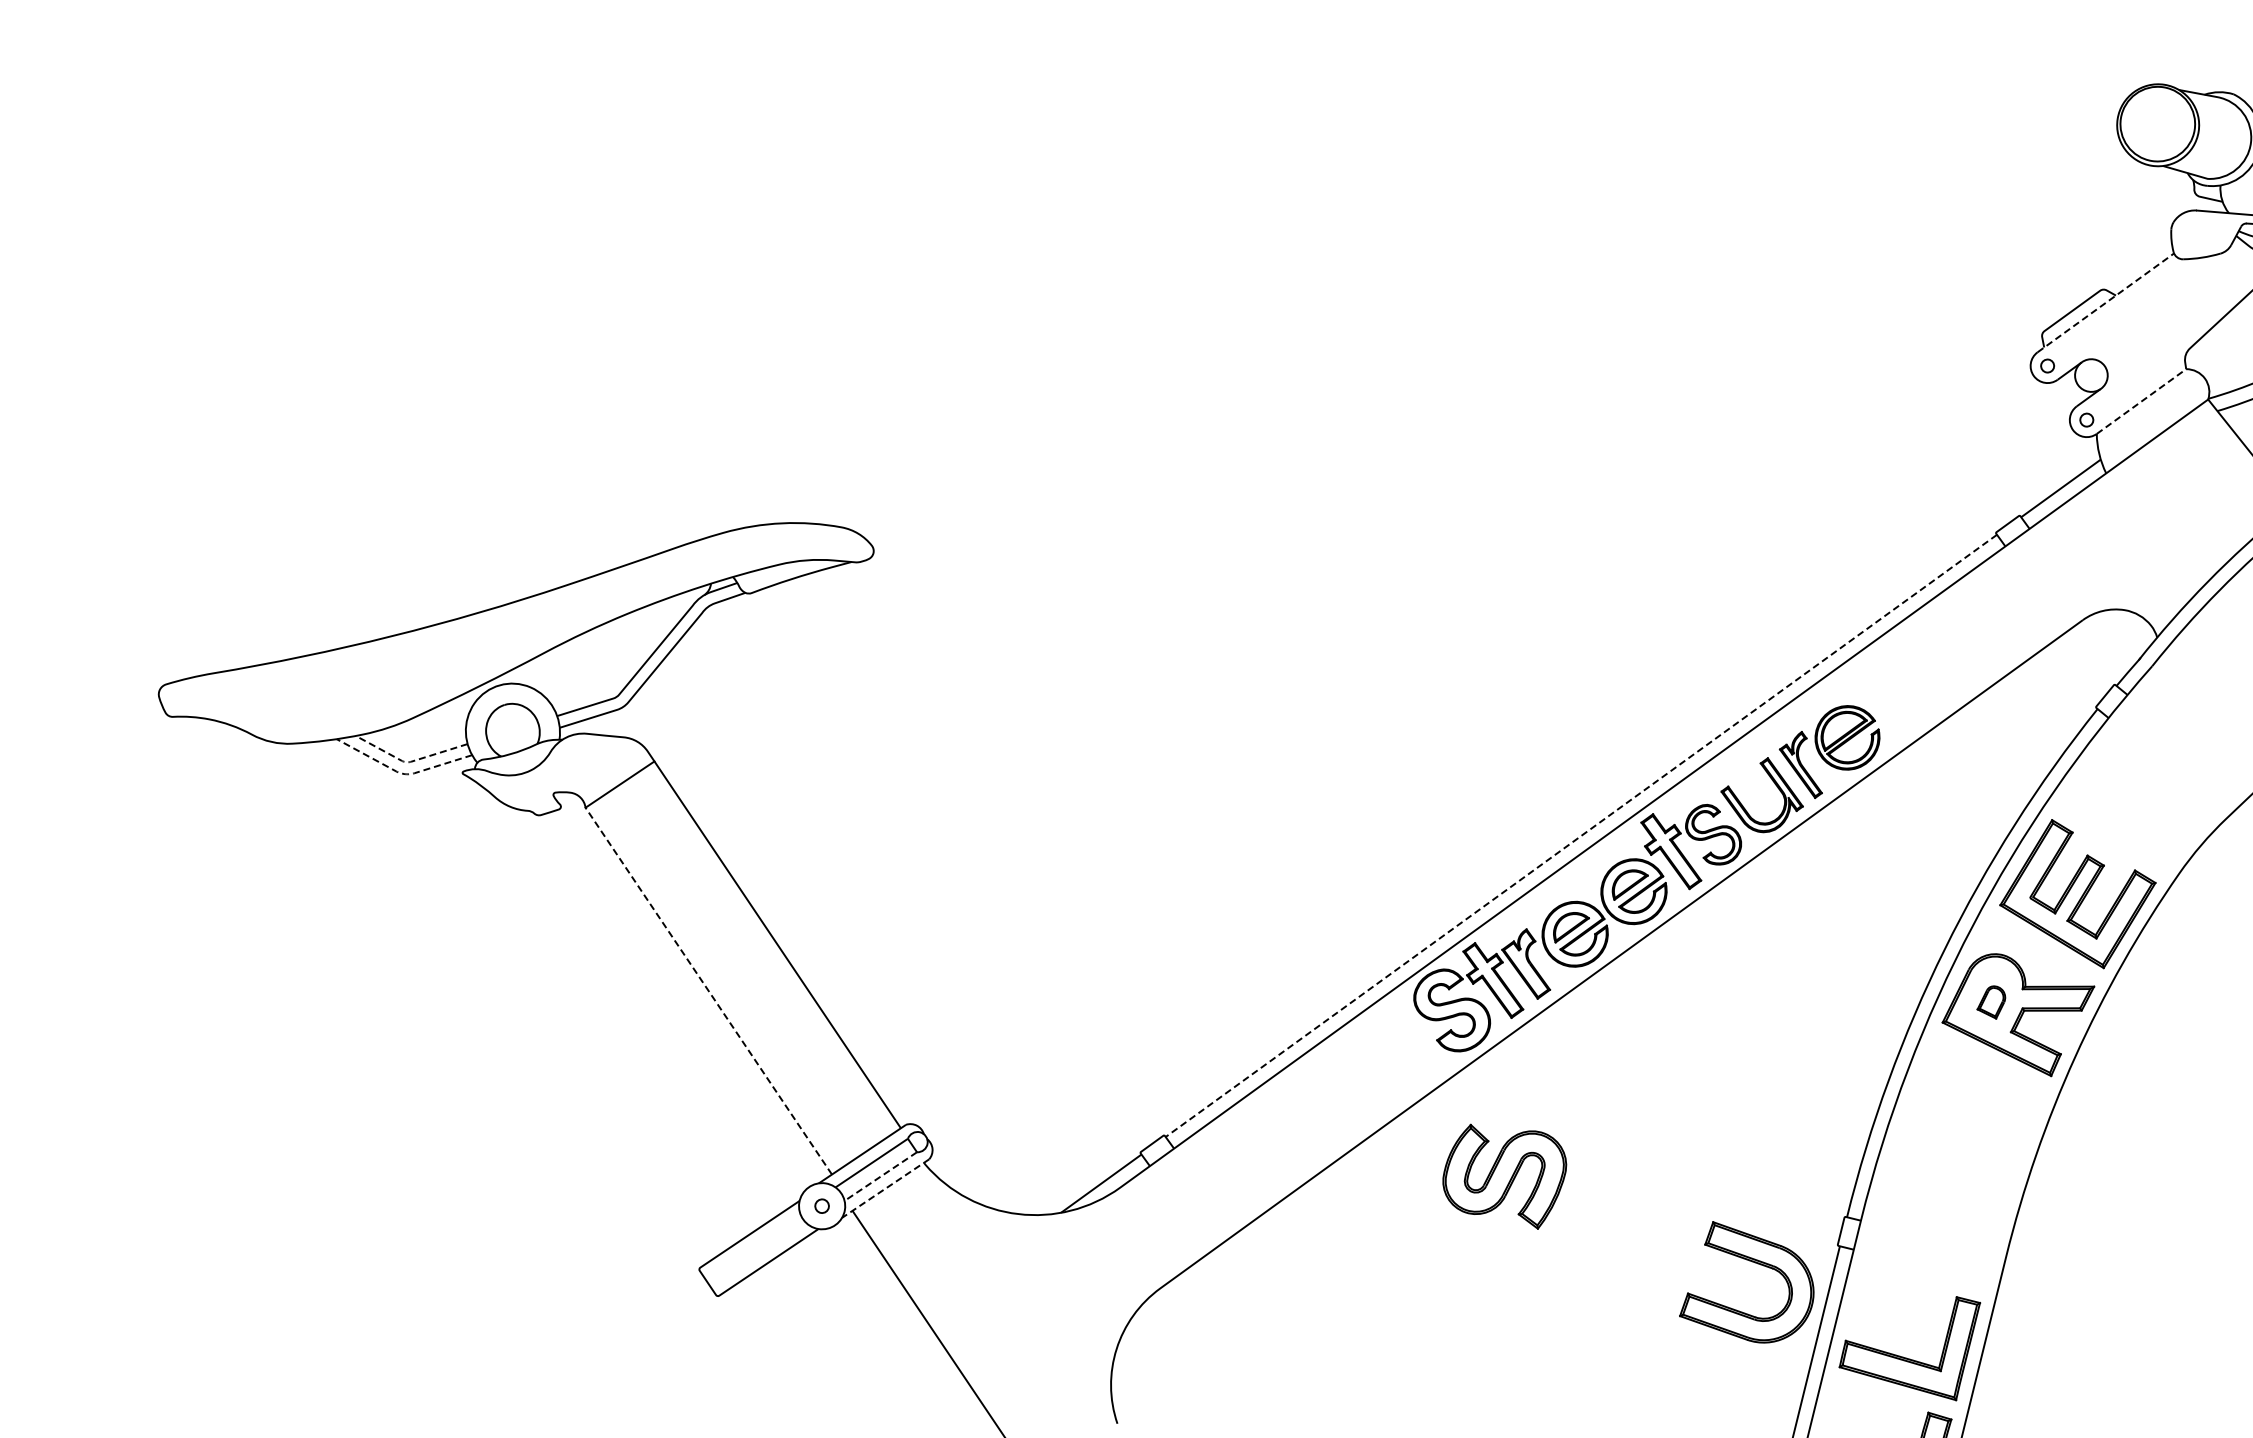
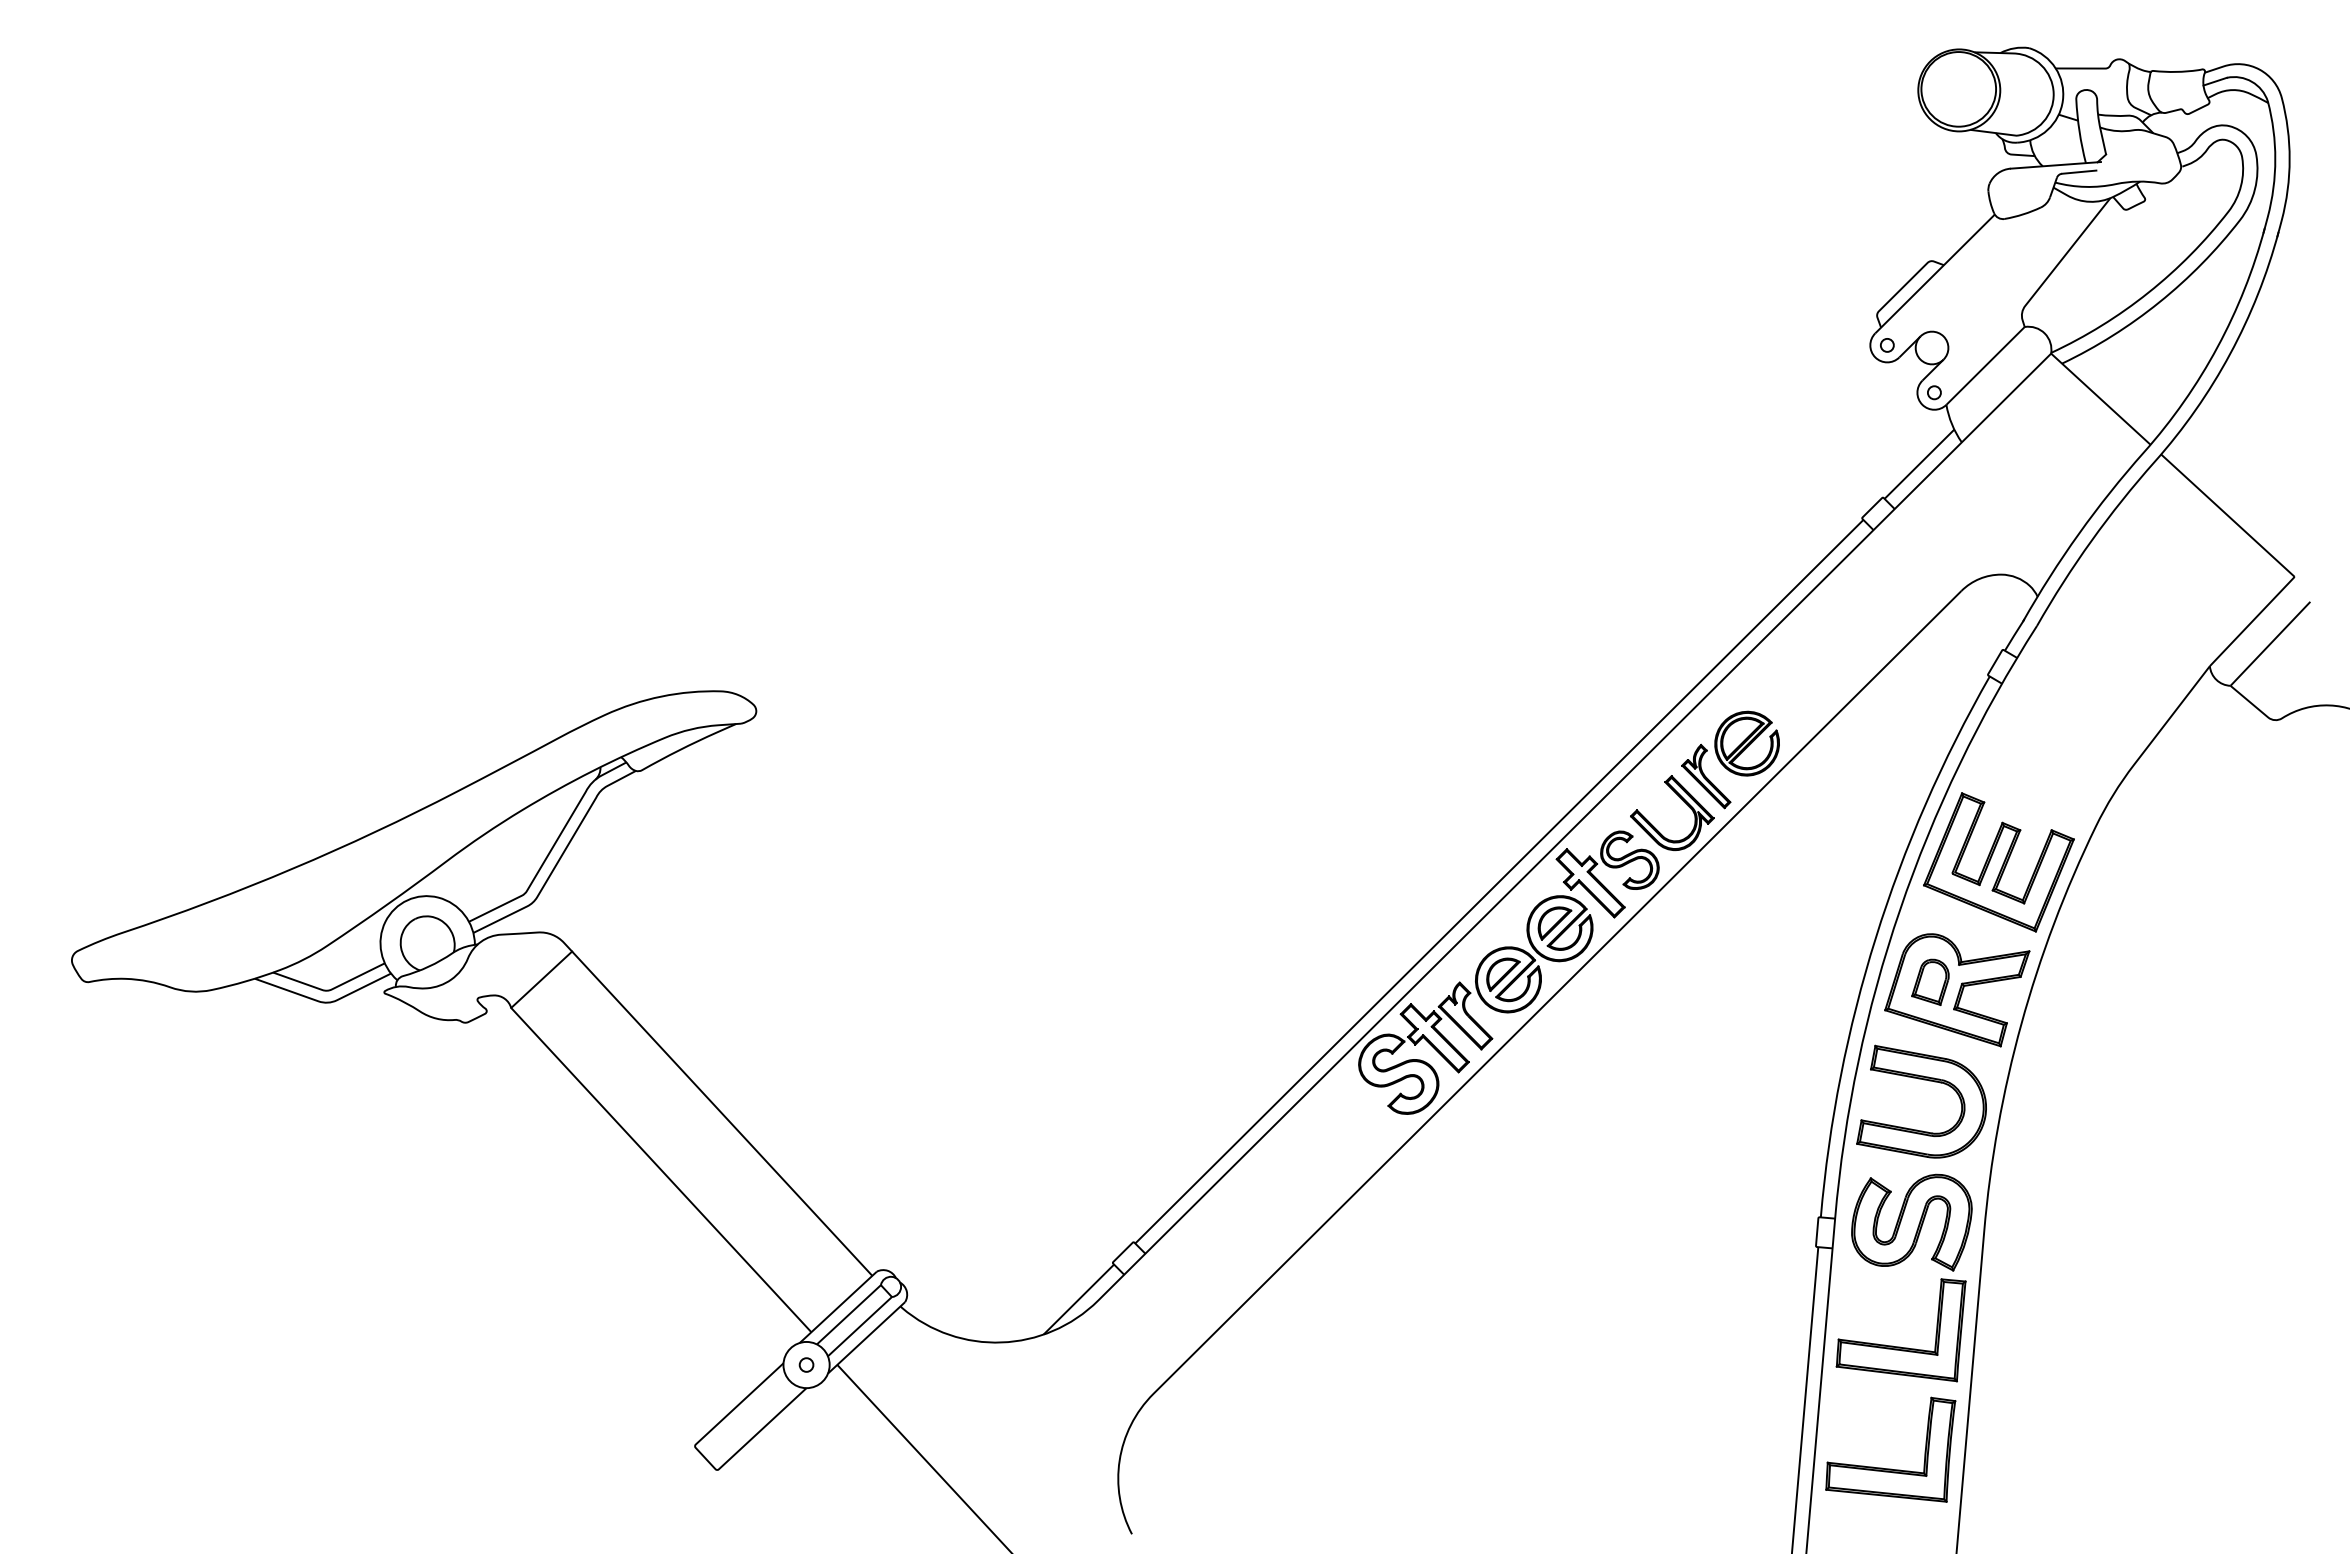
line: (2106, 302) -> (1935, 273), dashed -> solid
line: (2141, 401) -> (1985, 365), dashed -> solid
line: (408, 762) -> (329, 990), dashed -> solid
line: (402, 773) -> (325, 1002), dashed -> solid
line: (1580, 836) -> (1498, 882), dashed -> solid
line: (708, 991) -> (661, 1170), dashed -> solid
part: (1991, 1001) -> (1930, 981), size x1.43
part: (1504, 1174) -> (1911, 1222), moved
line: (880, 1176) -> (859, 1326), dashed -> solid
line: (885, 1189) -> (866, 1338), dashed -> solid
part: (1755, 1263) -> (1923, 1080), moved

